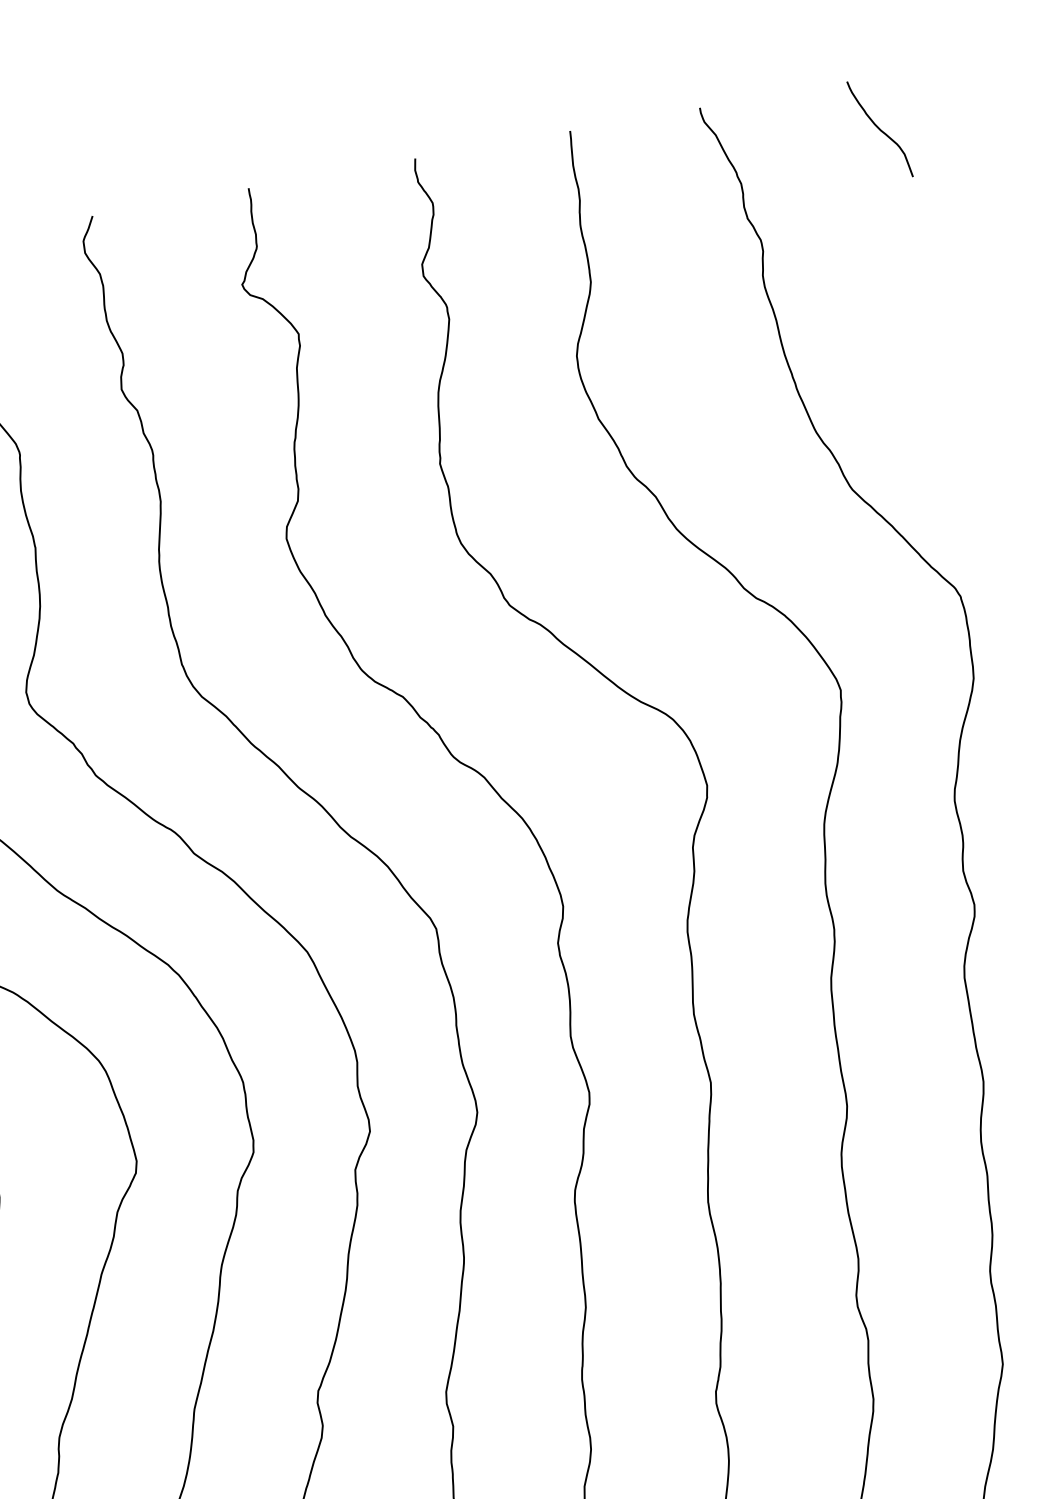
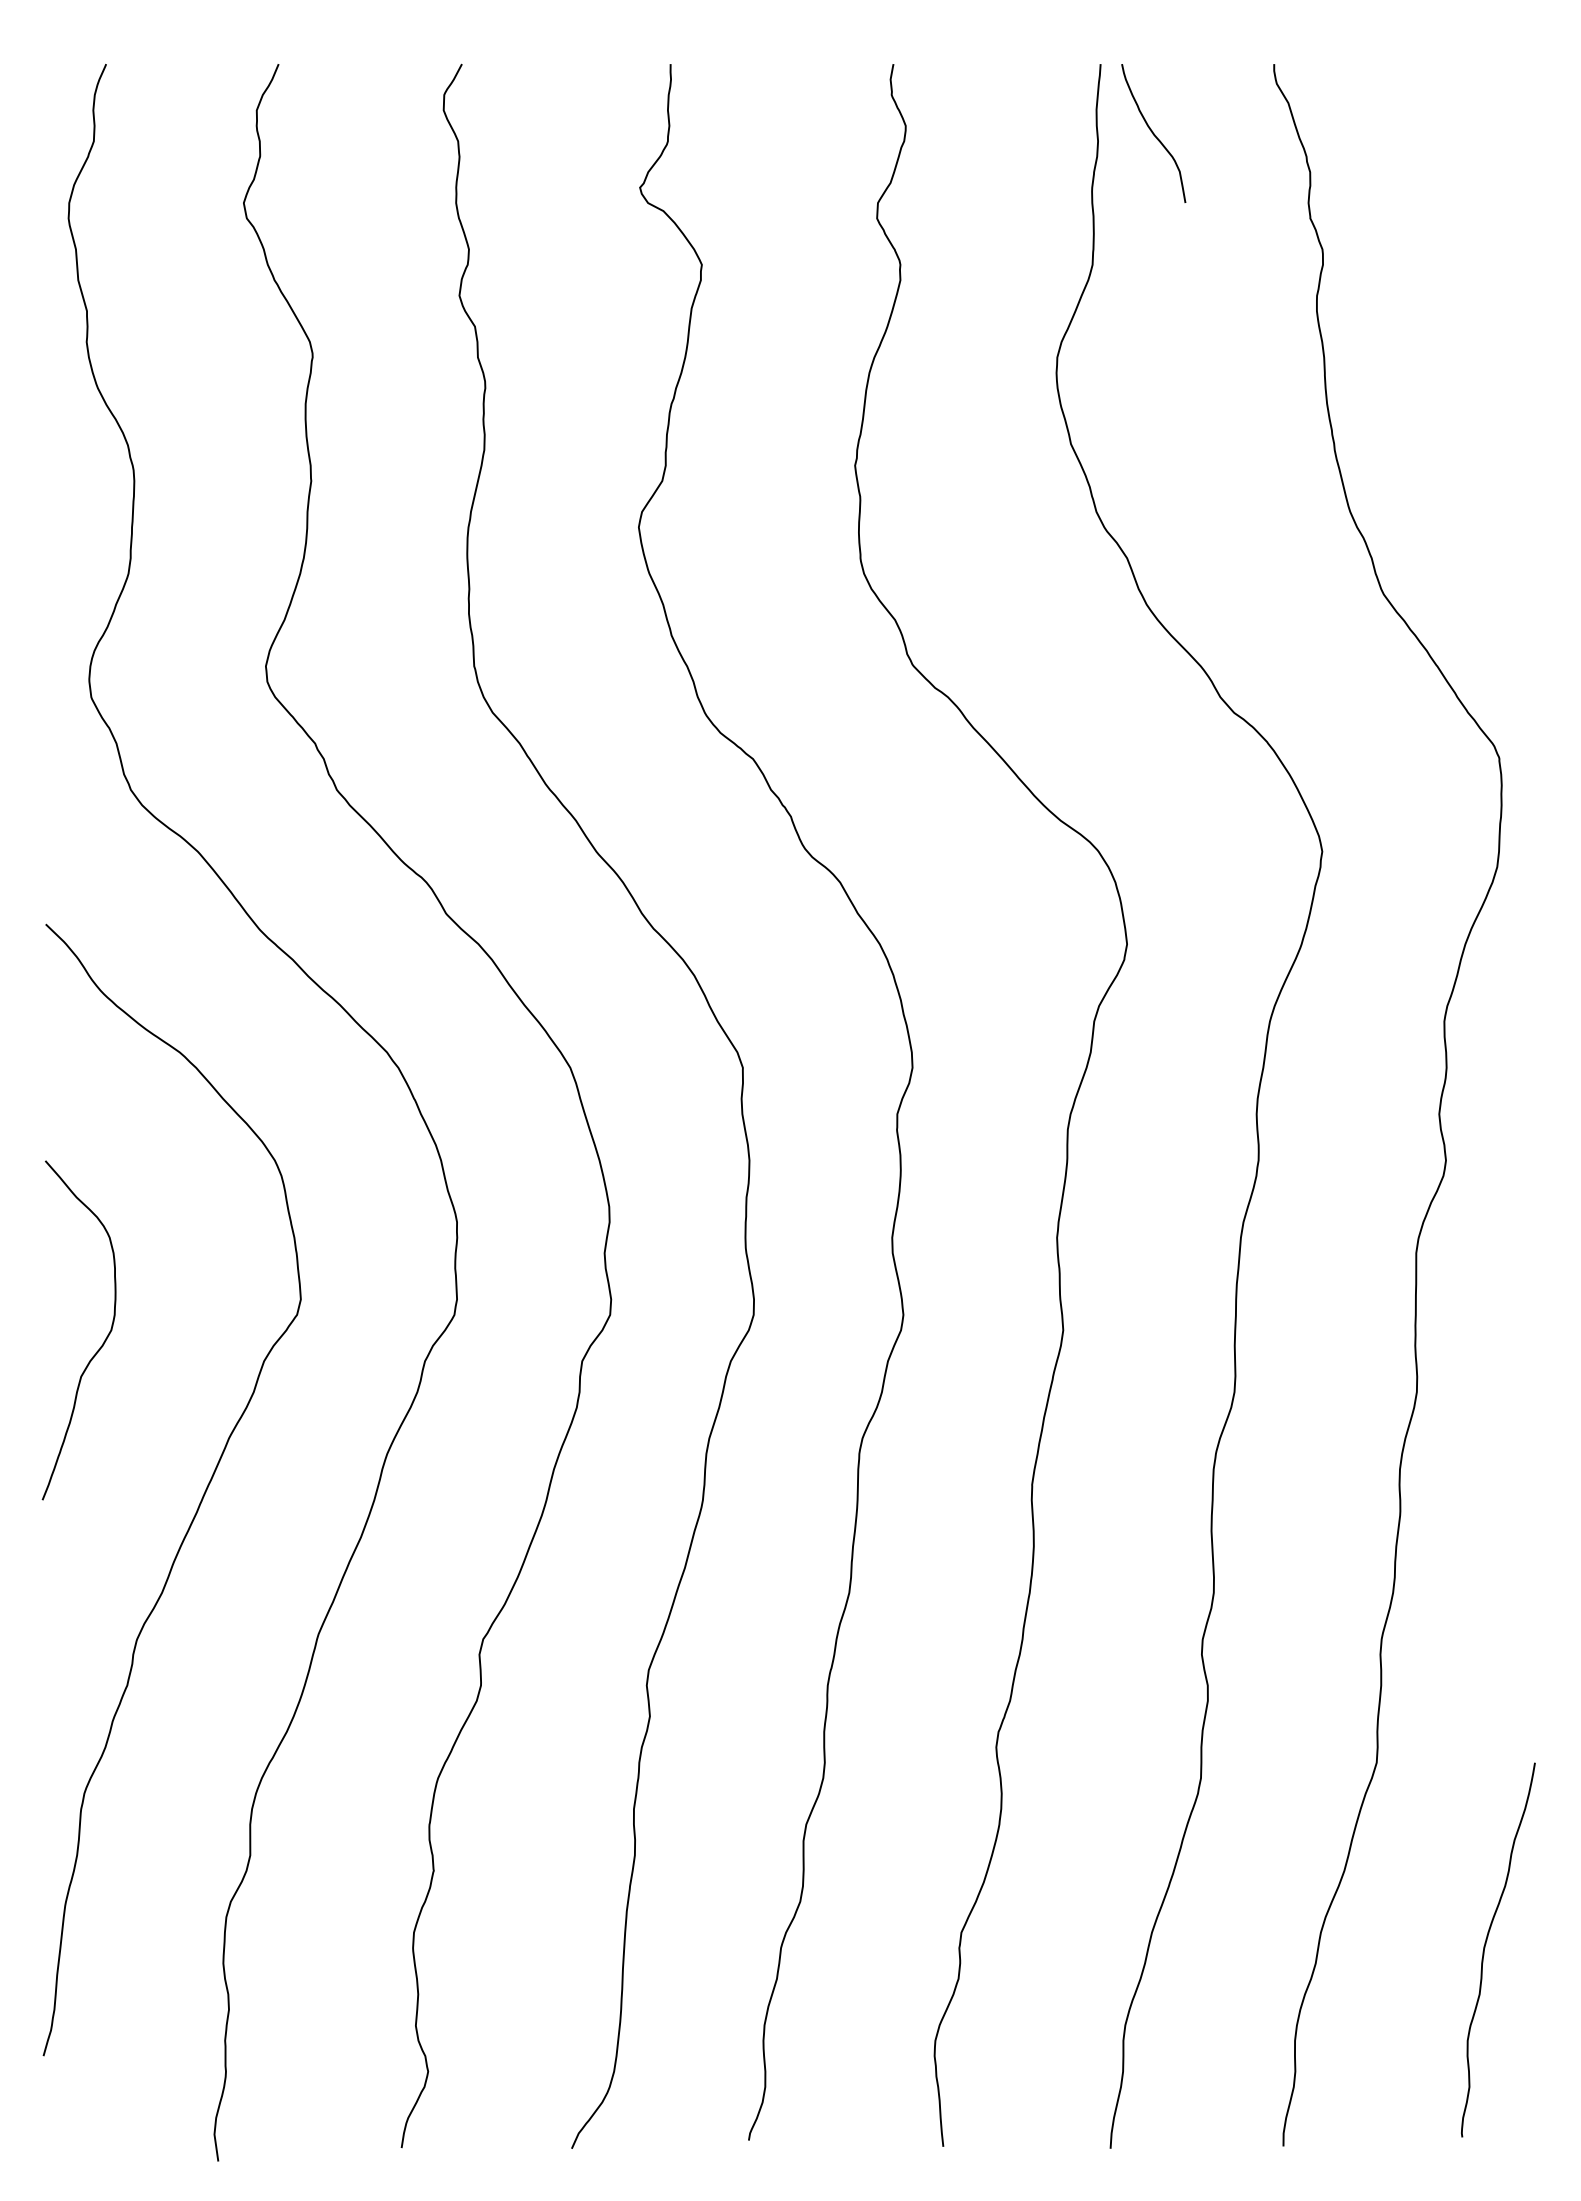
curve: (879, 129) -> (1153, 133), moved

